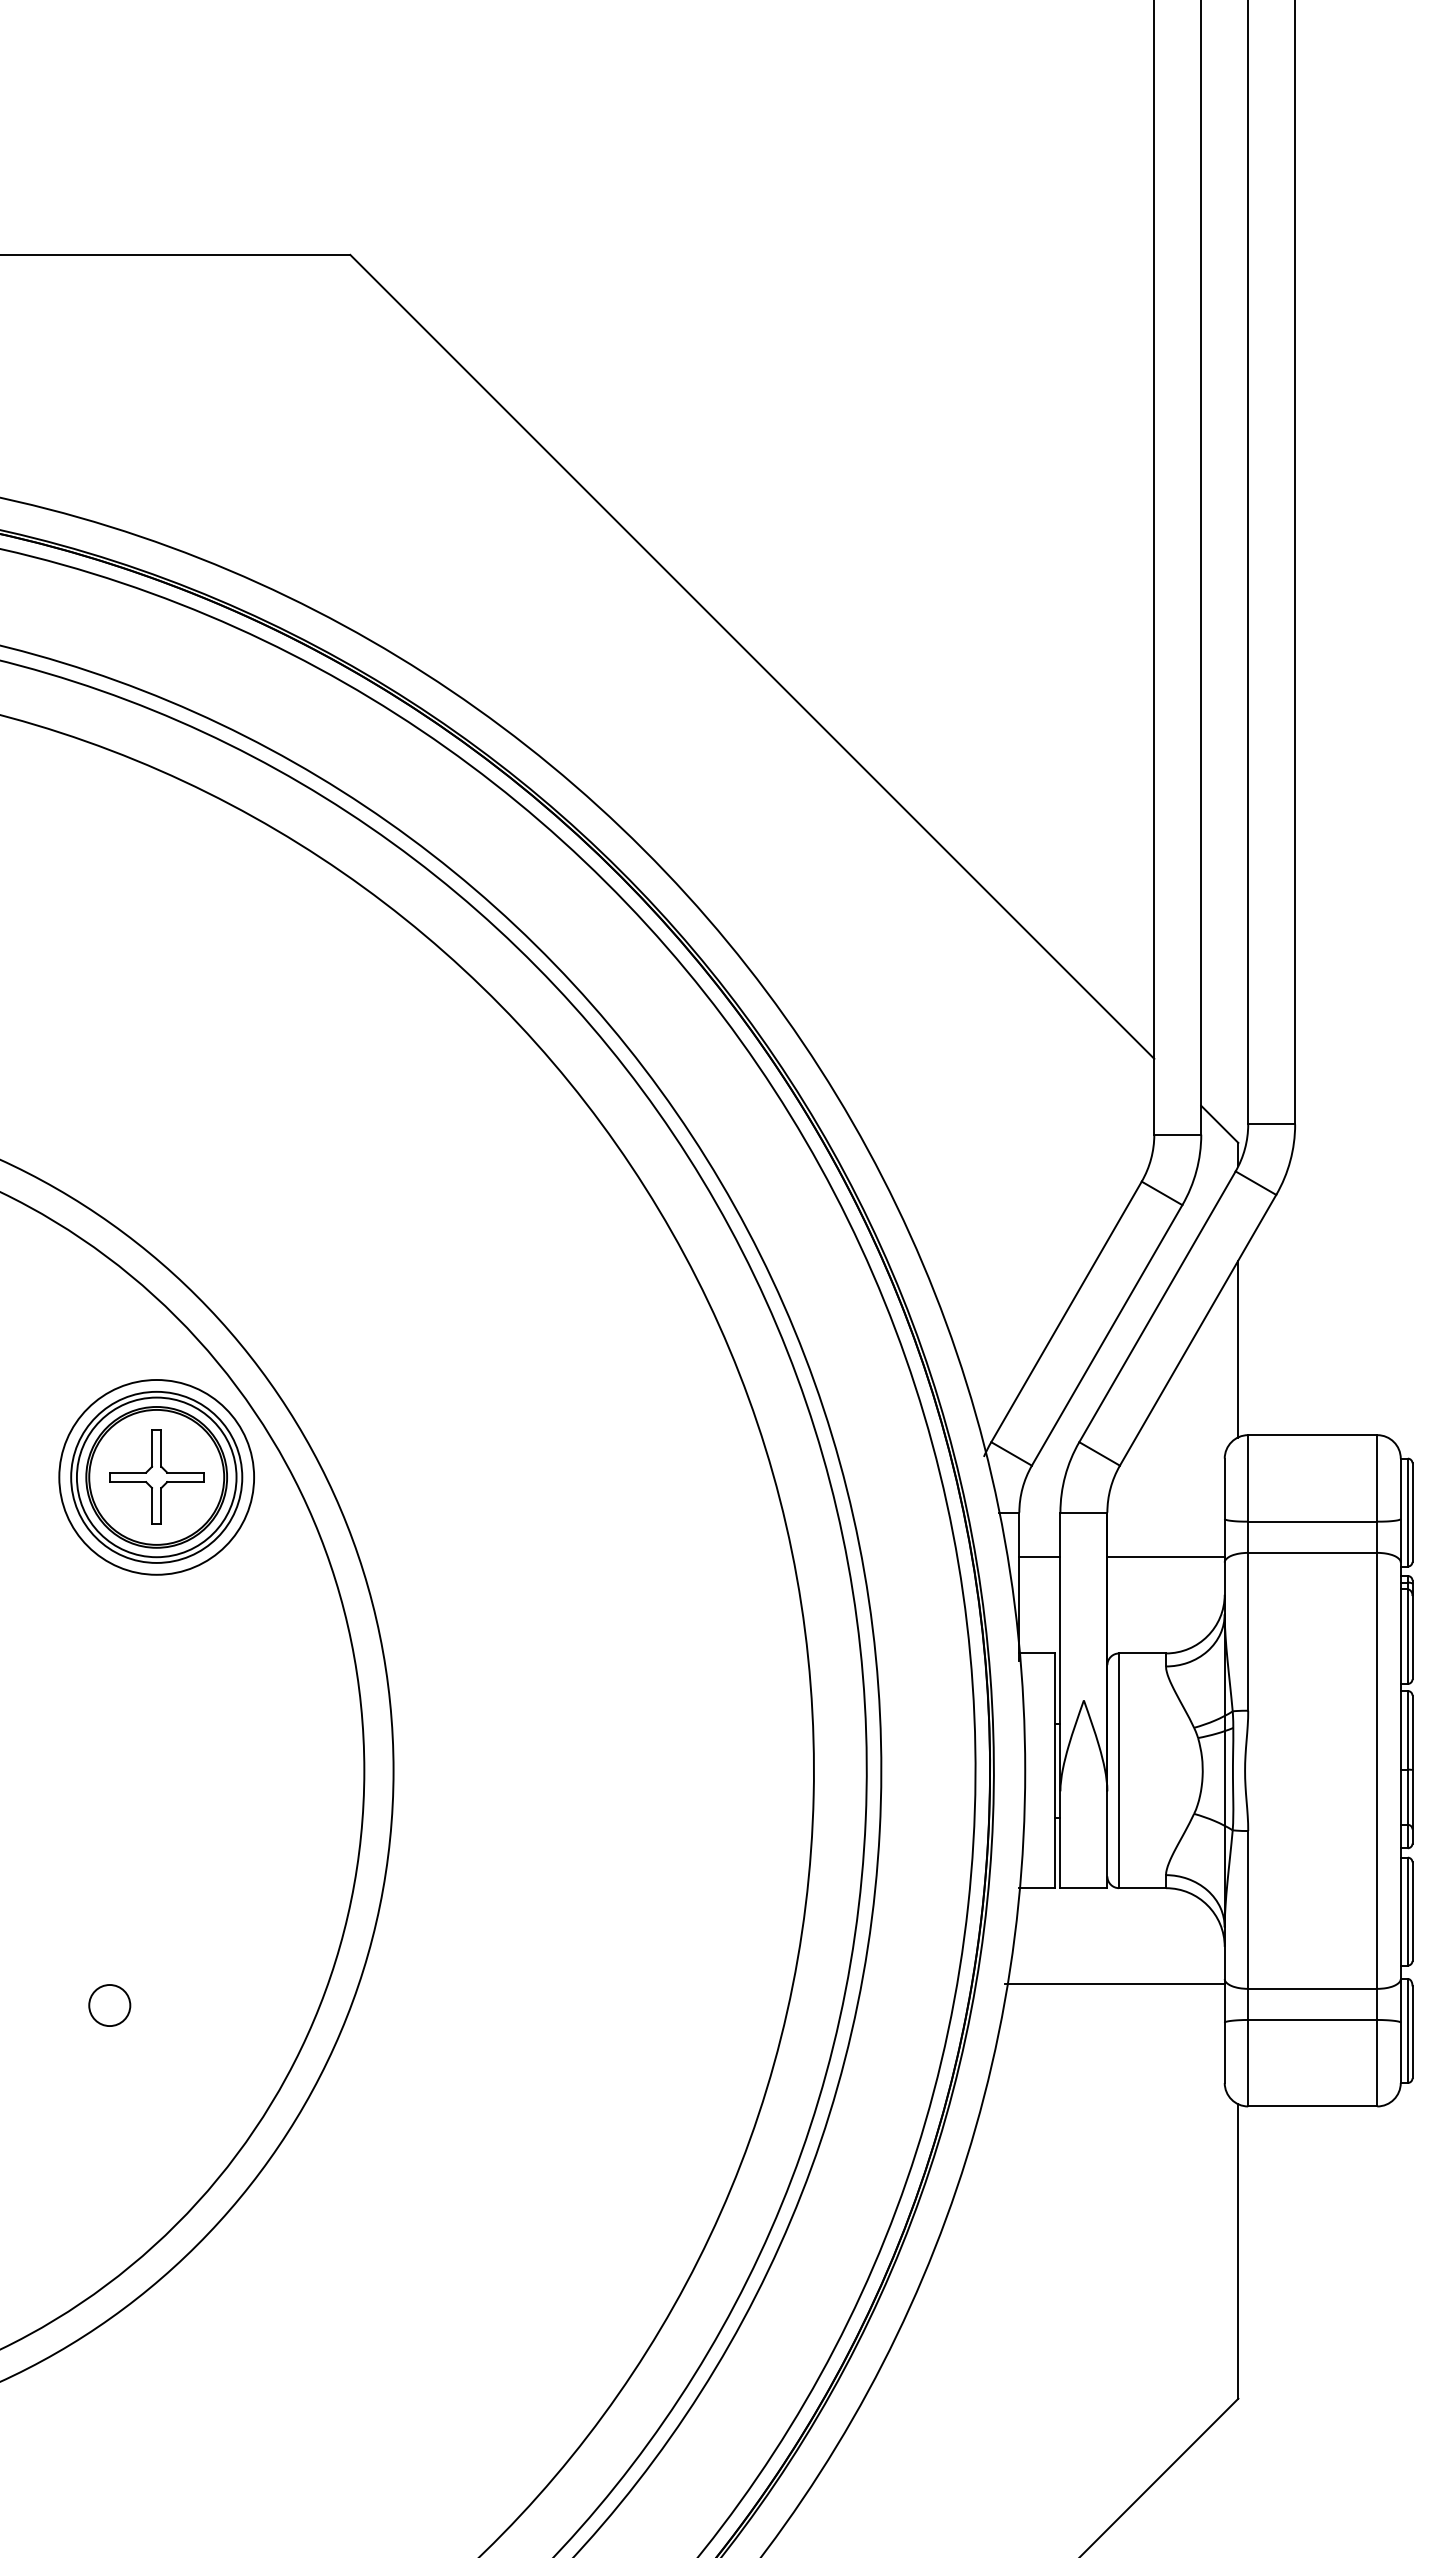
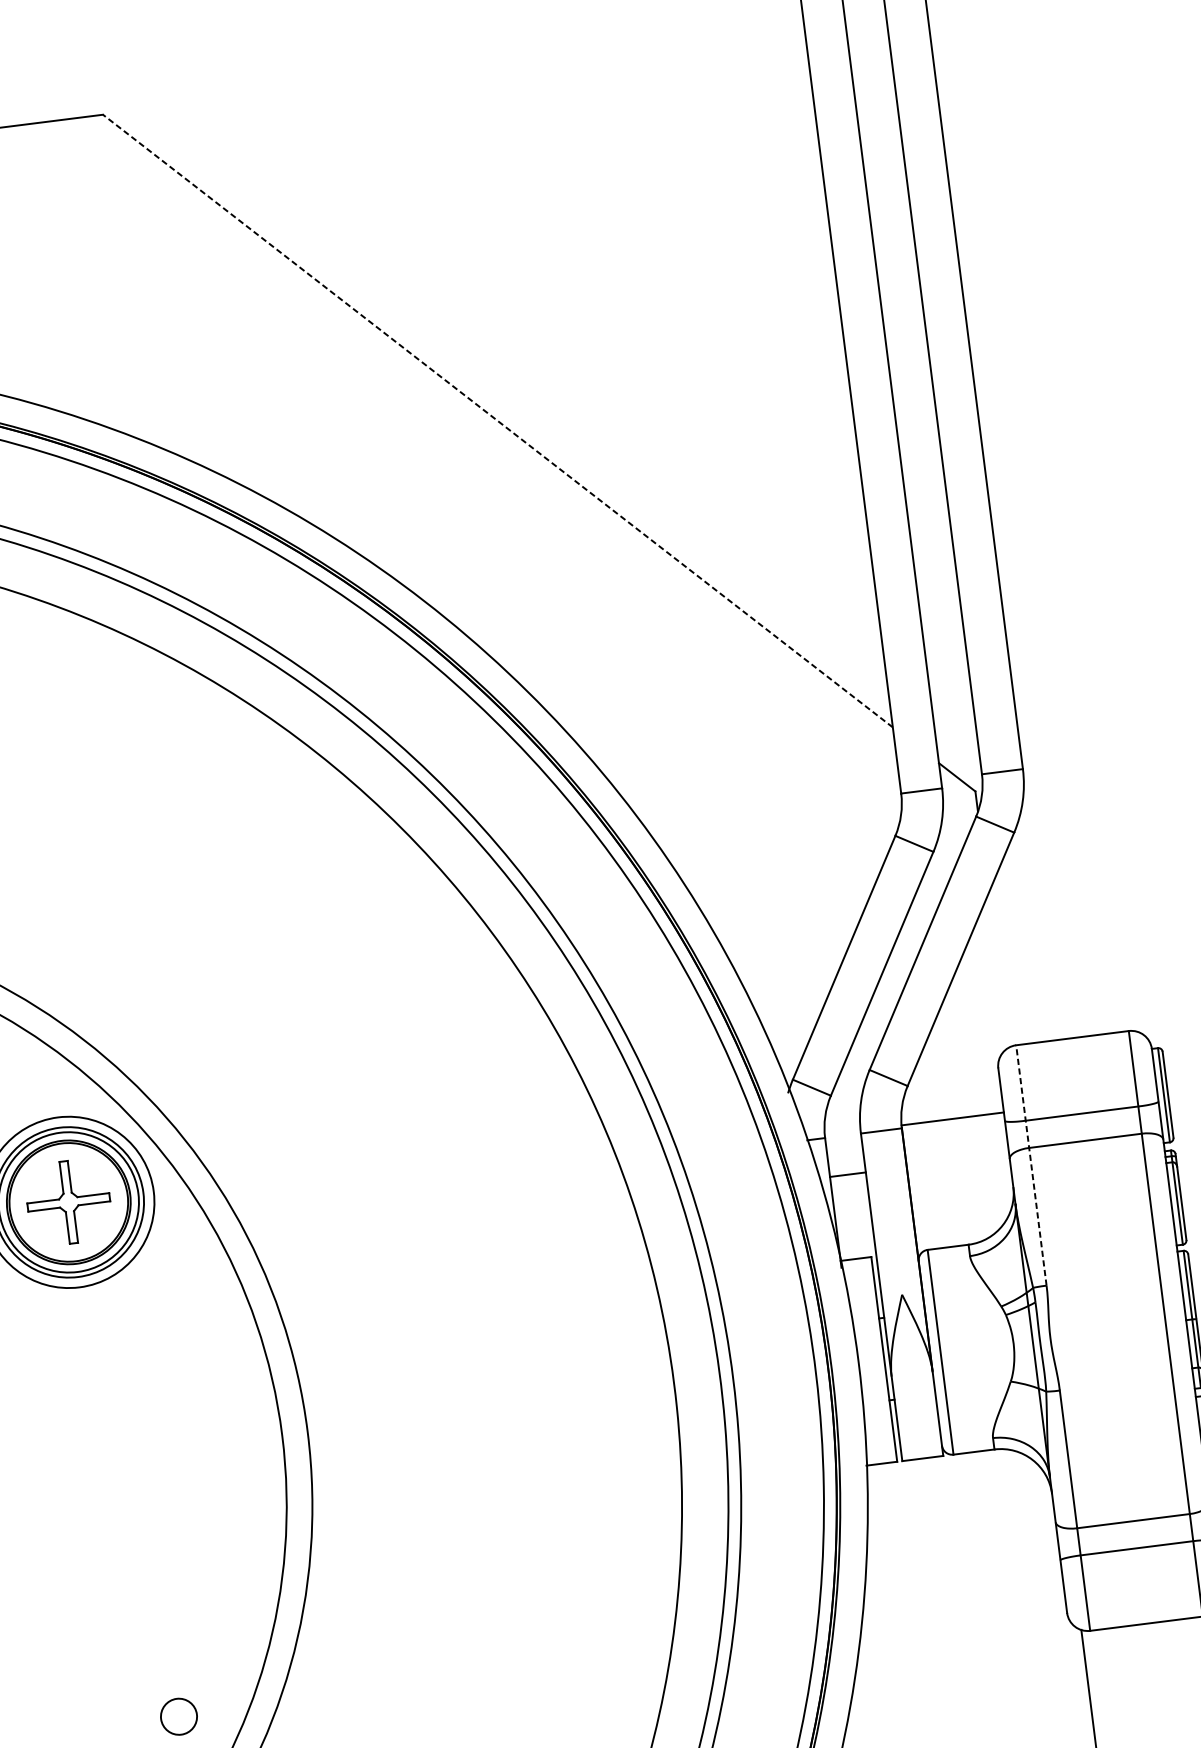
line: (751, 656) -> (497, 420), solid -> dashed
line: (1238, 1348) -> (998, 970), removed
line: (1165, 1557) -> (952, 1119), moved
line: (1248, 1572) -> (1031, 1165), solid -> dashed
line: (1114, 1984) -> (960, 1539), removed
circle: (109, 2005) -> (178, 1716), moved

